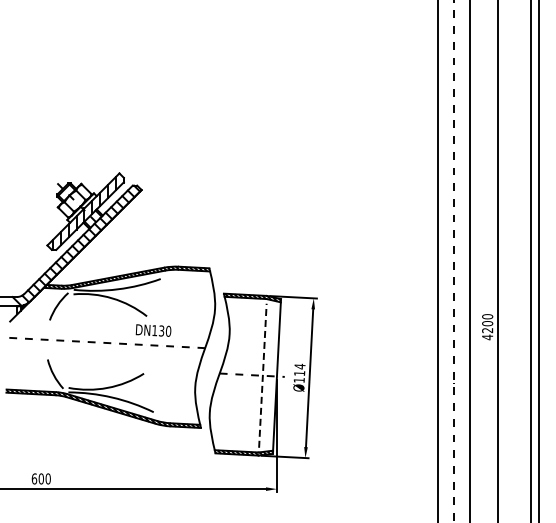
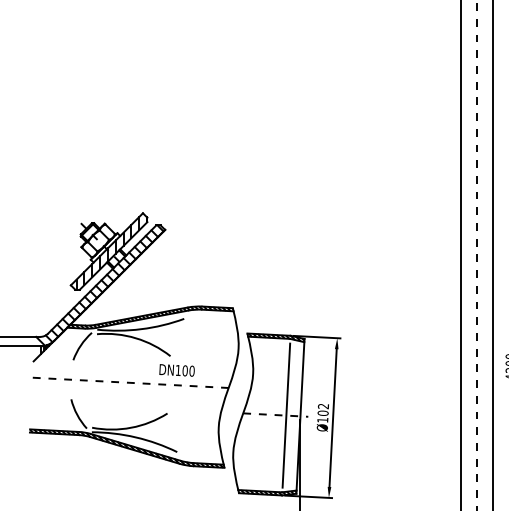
text: (161, 330) -> (185, 370), DN130 -> DN100
text: (299, 369) -> (323, 409), Ø114 -> Ø102
line: (262, 375) -> (286, 415), dashed -> solid

